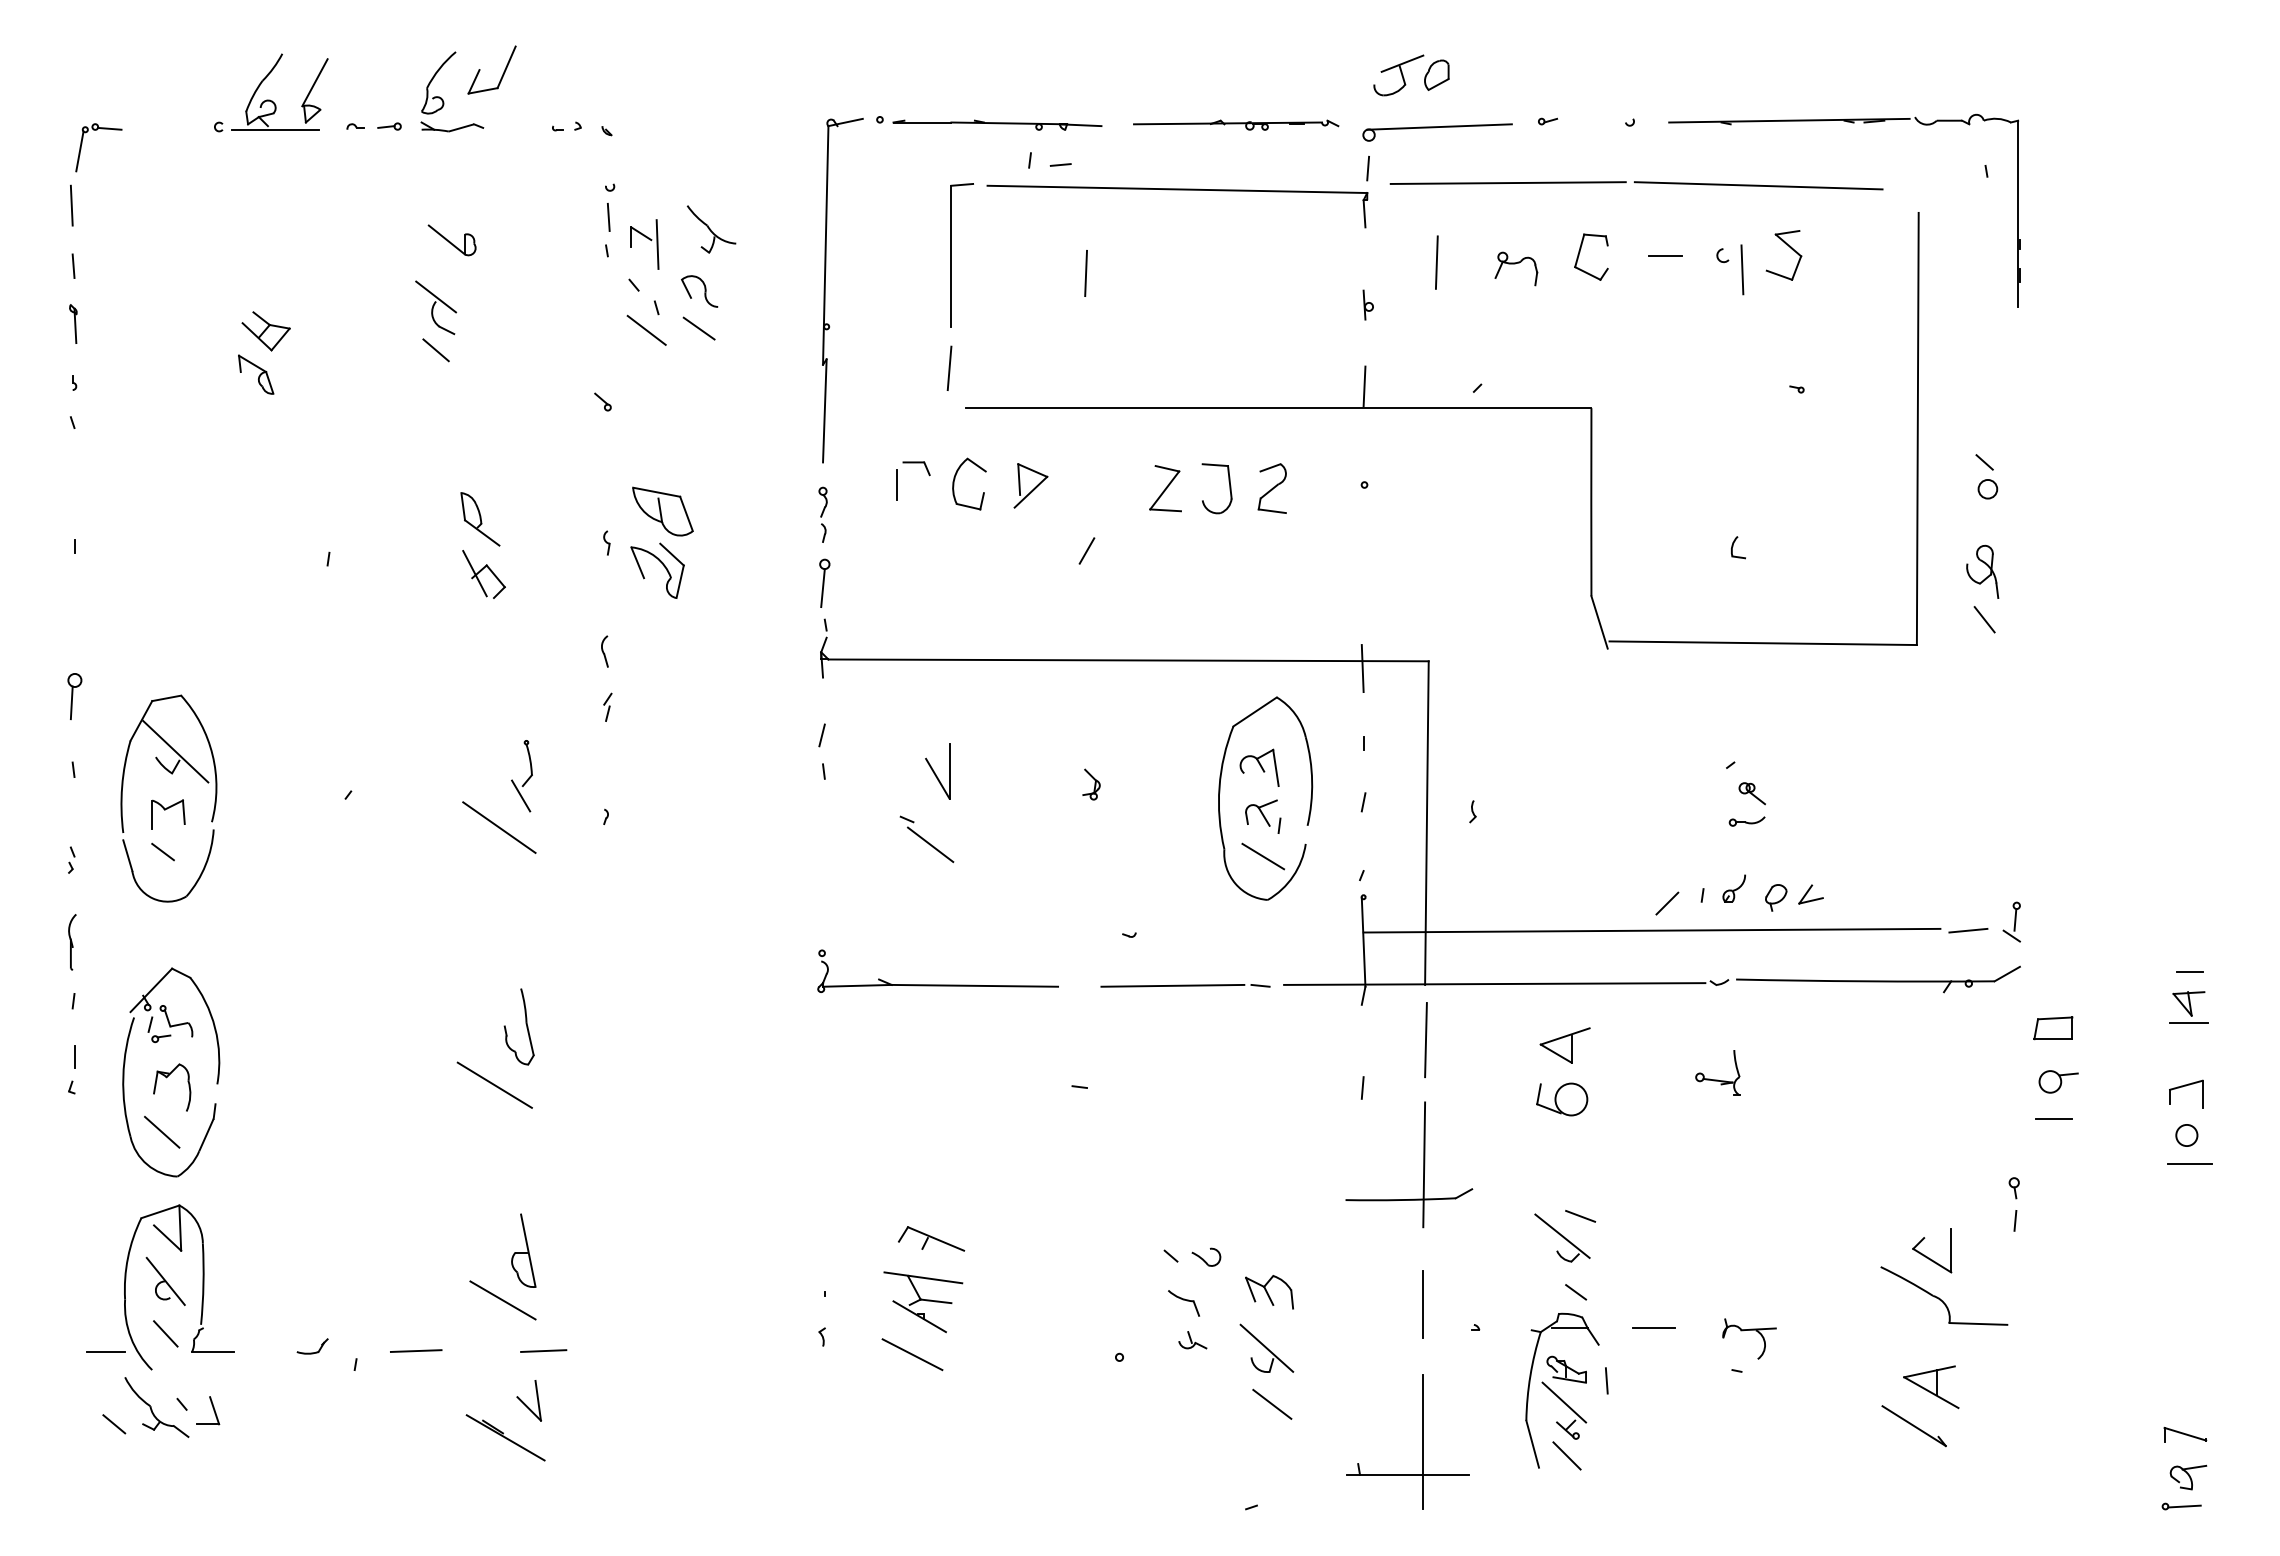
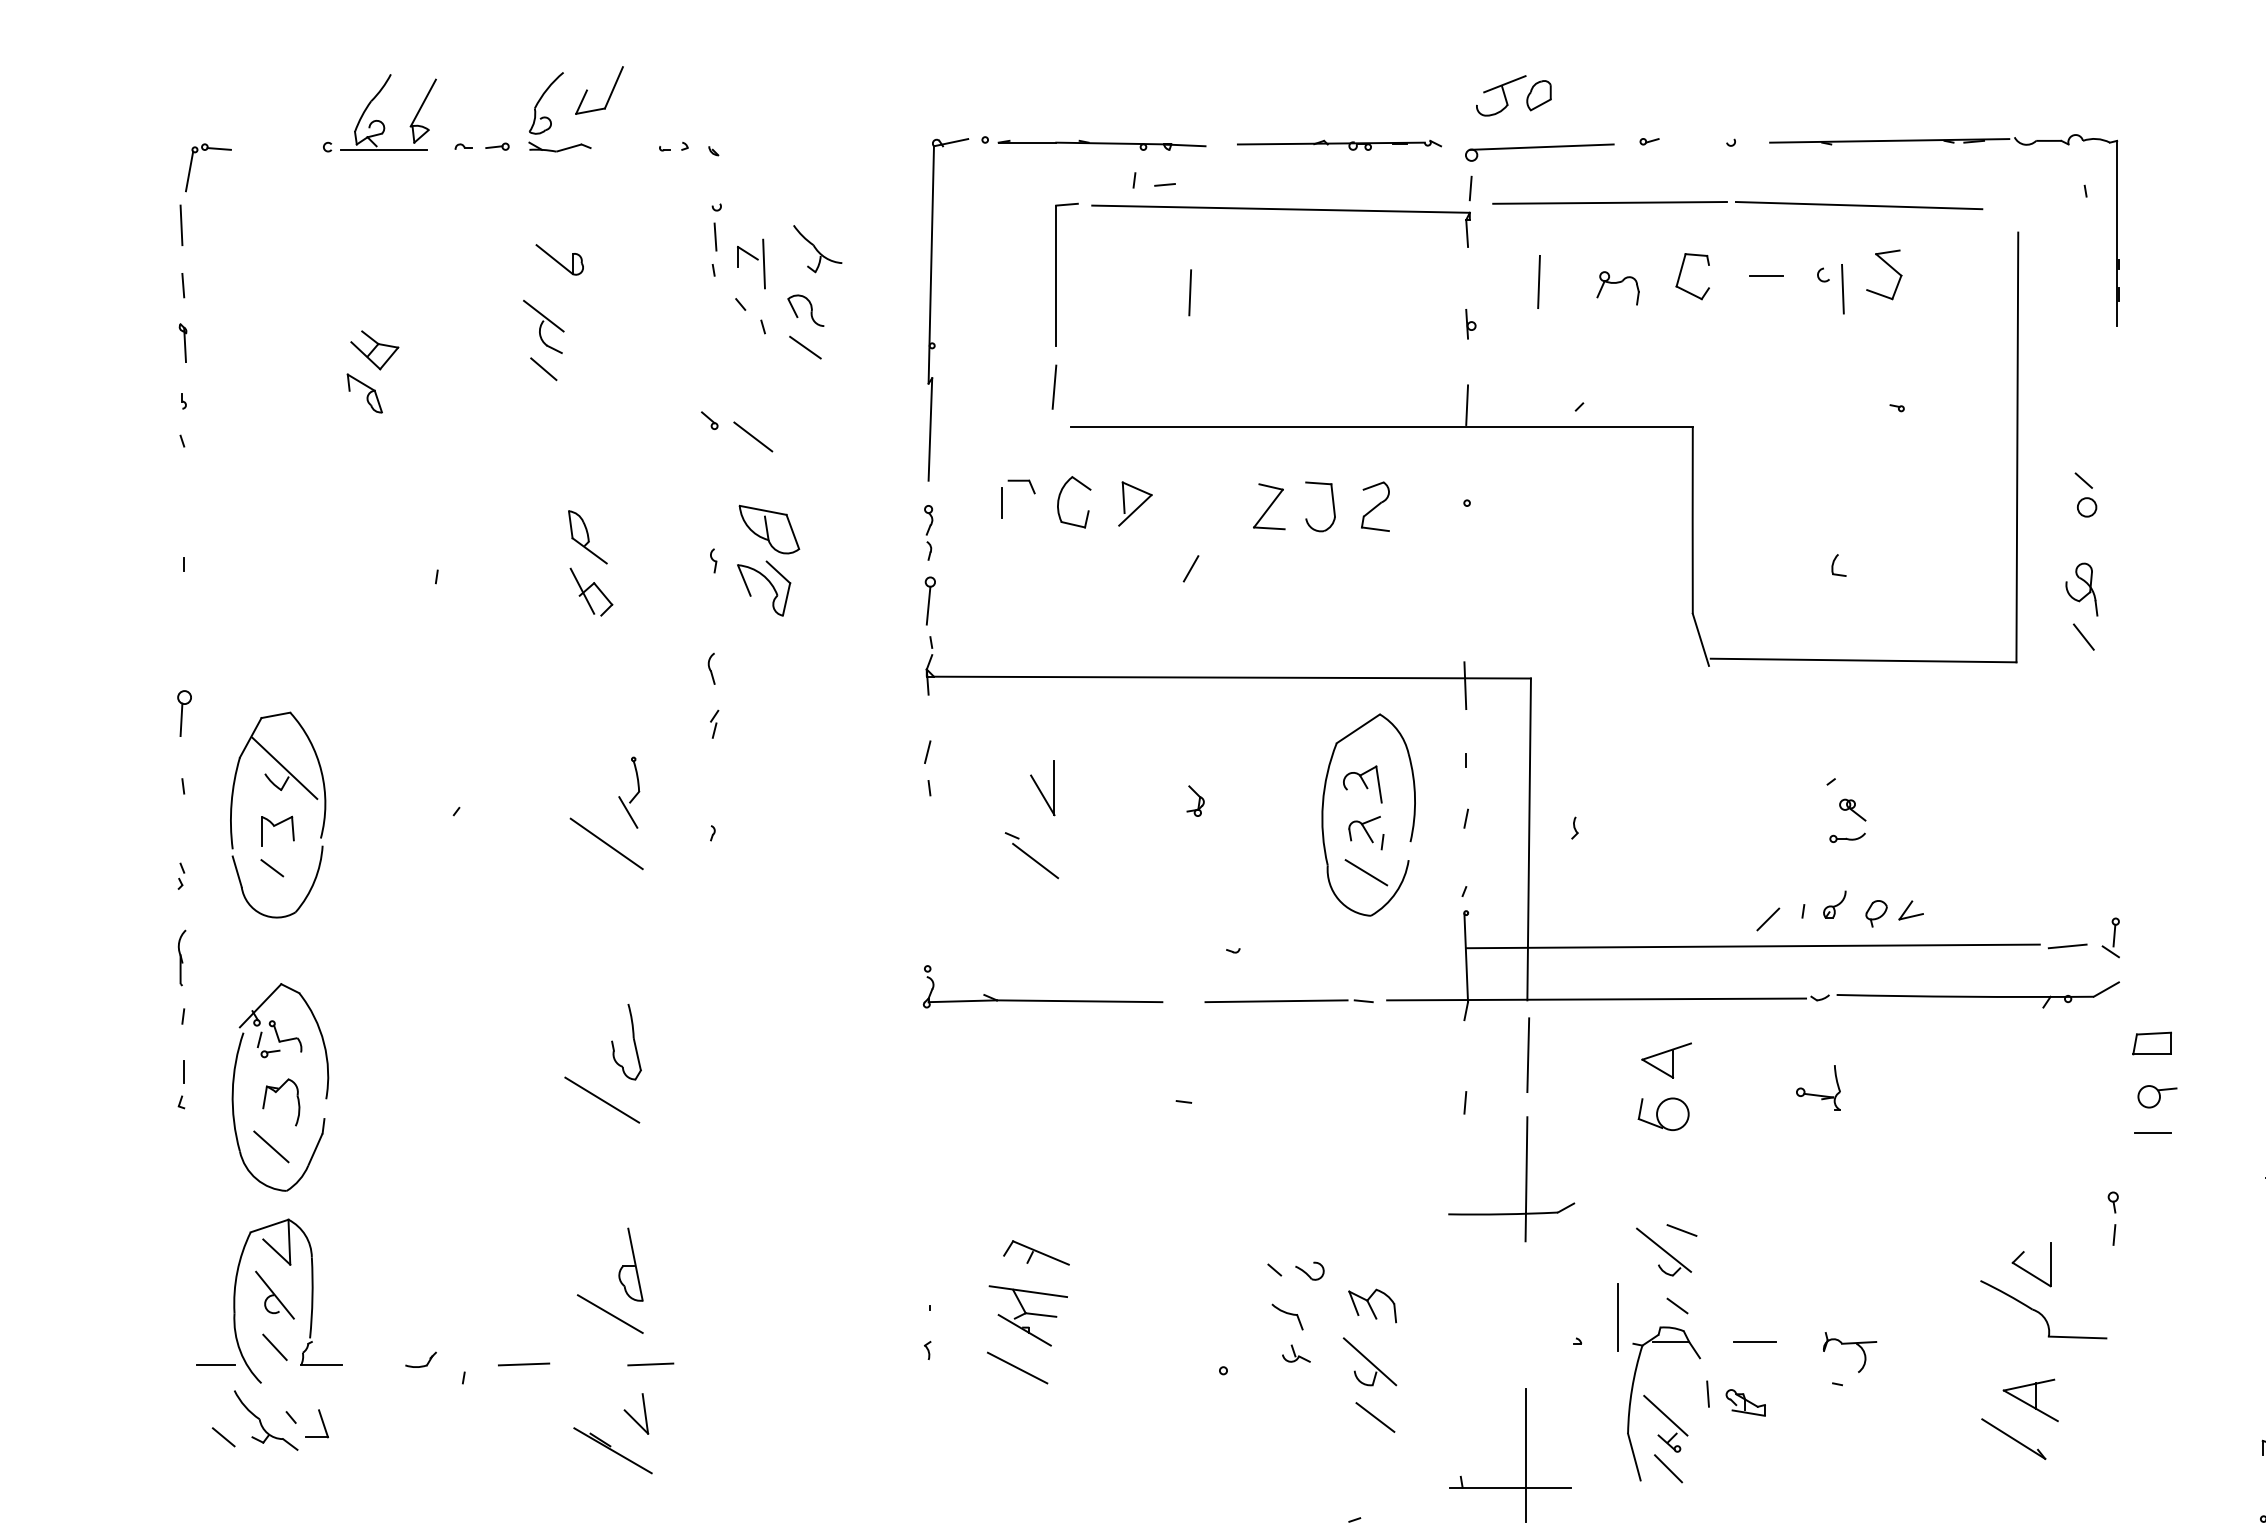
line: (646, 329) -> (753, 436), moved
line: (1422, 1304) -> (1617, 1318), moved
part: (1566, 1369) -> (1745, 1402), moved

